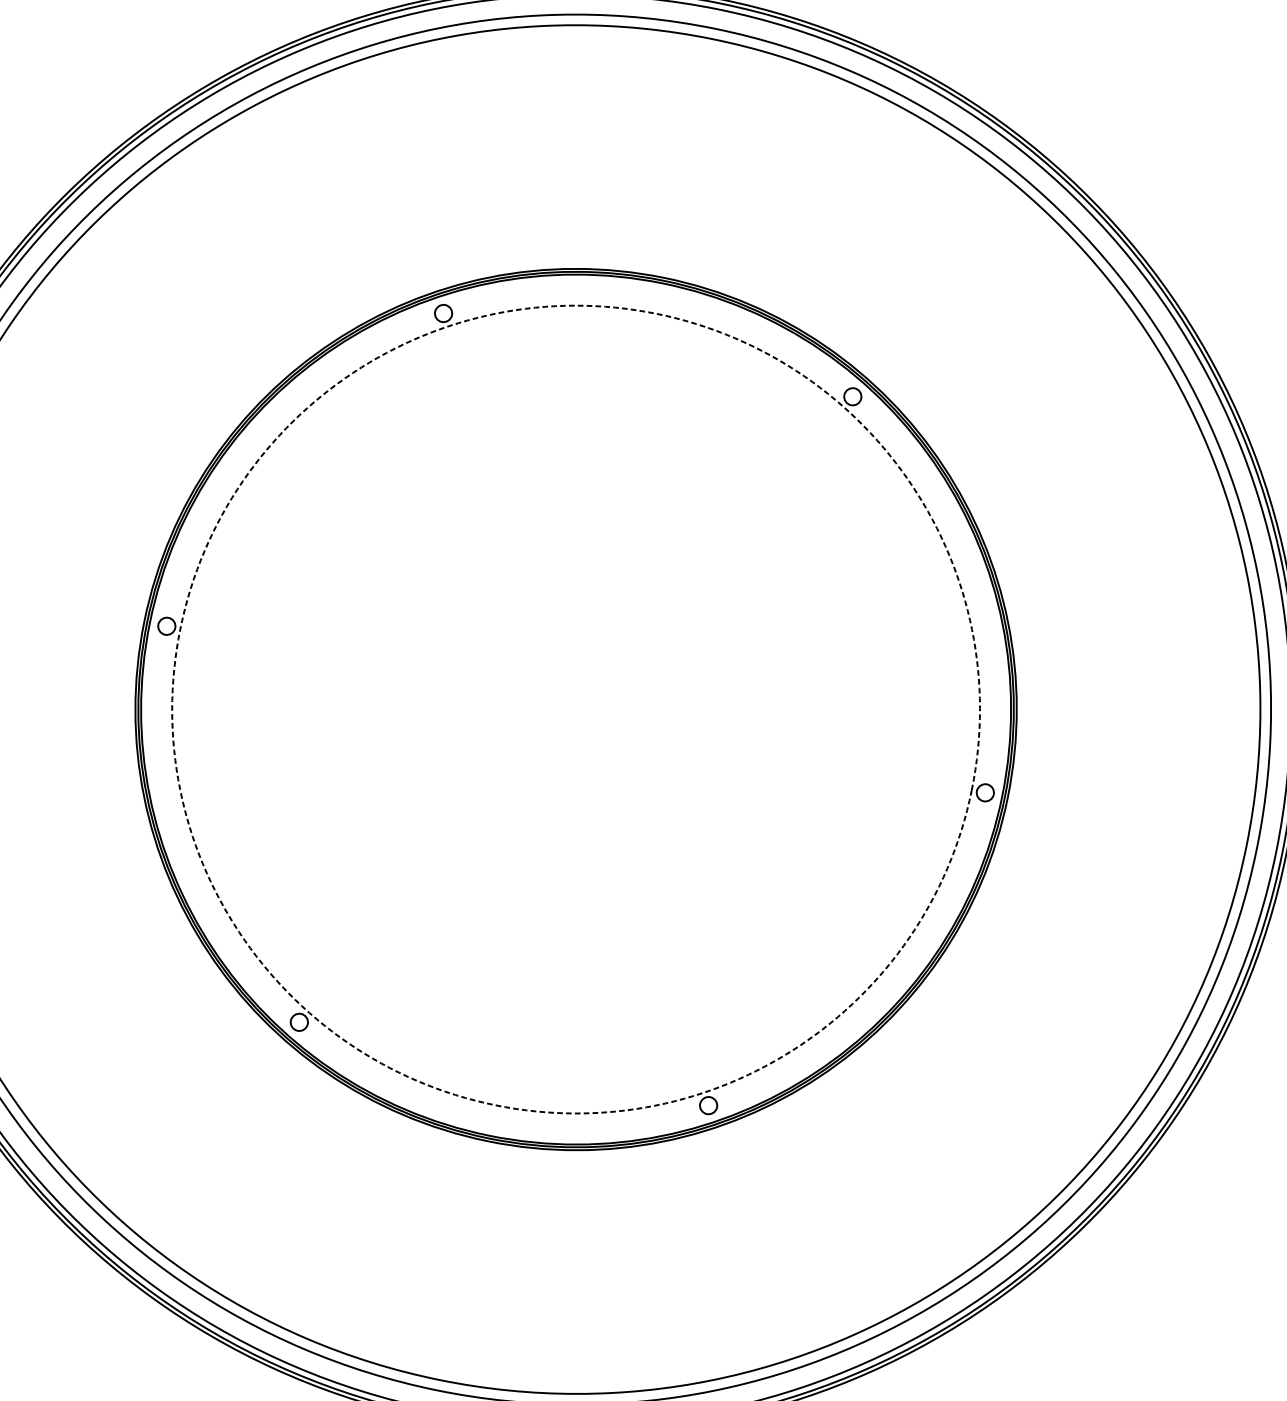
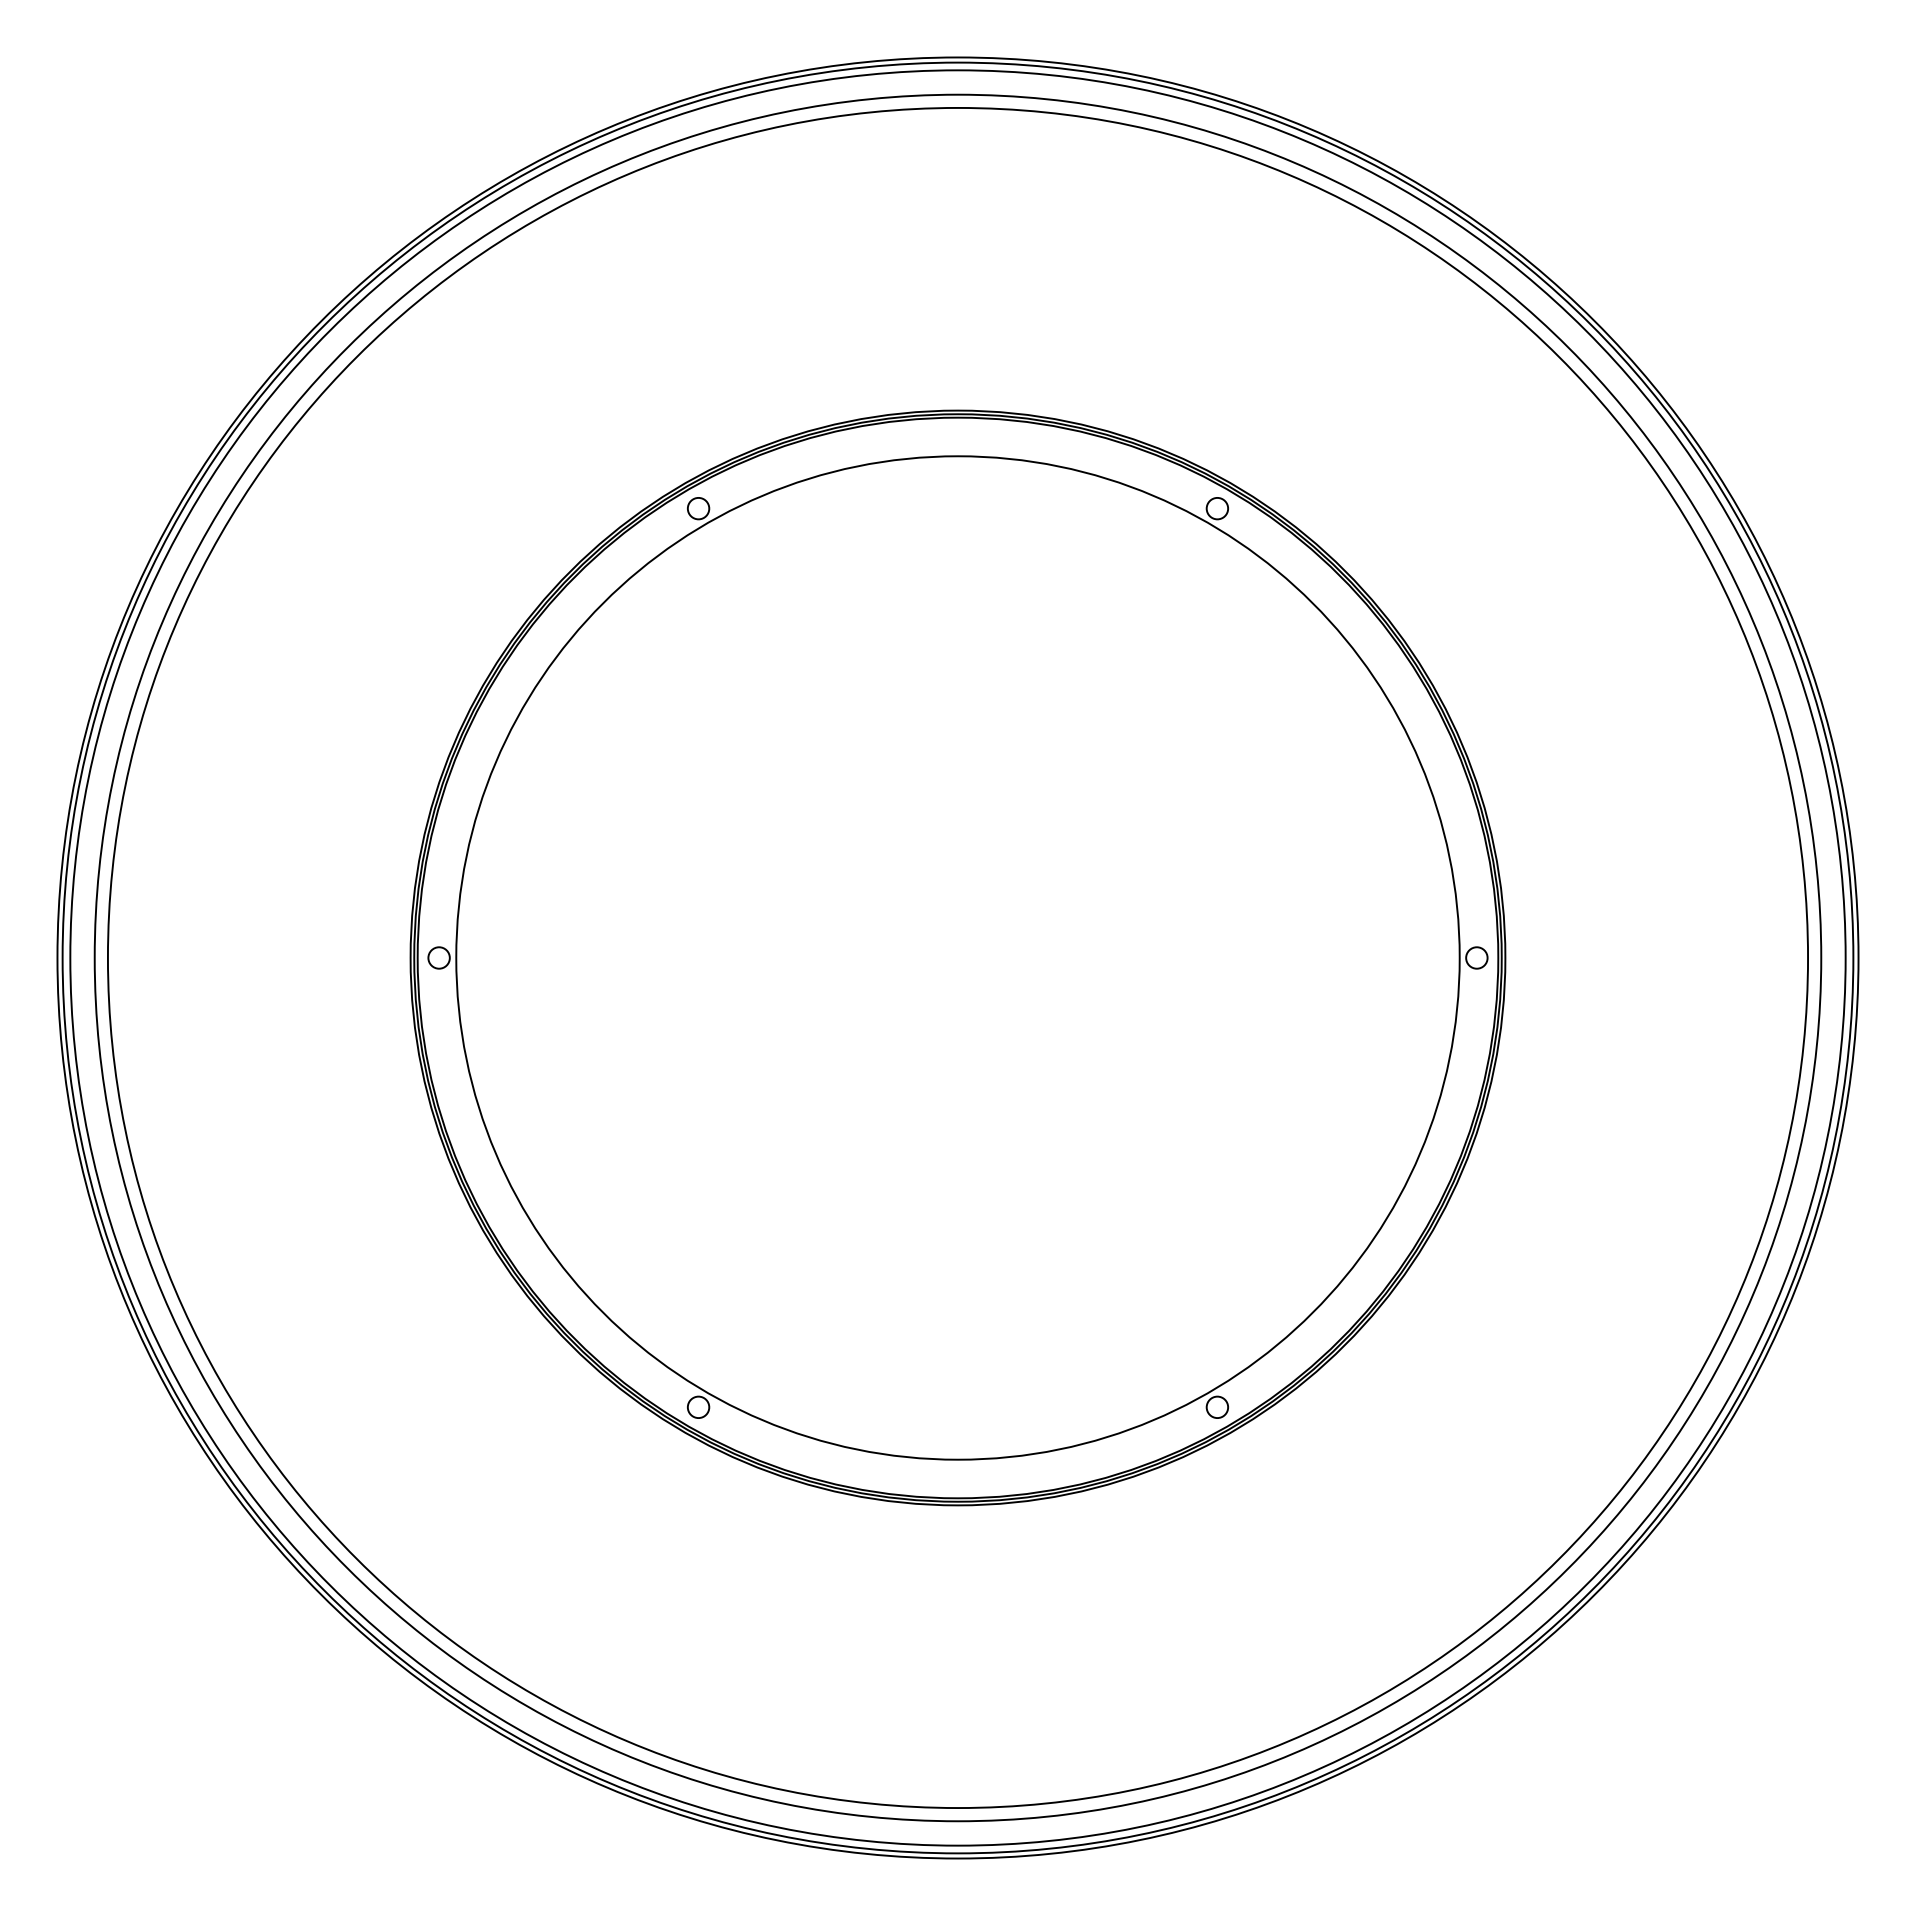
circle: (575, 709) -> (957, 957), dashed -> solid

